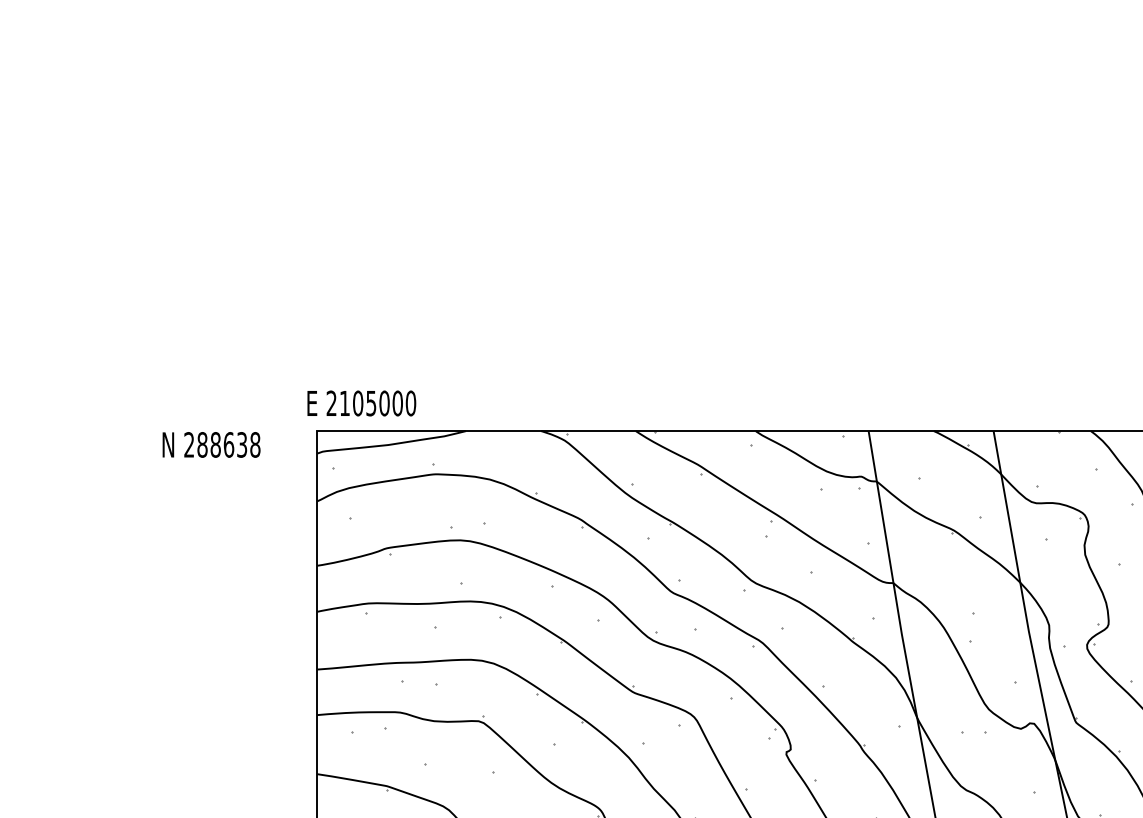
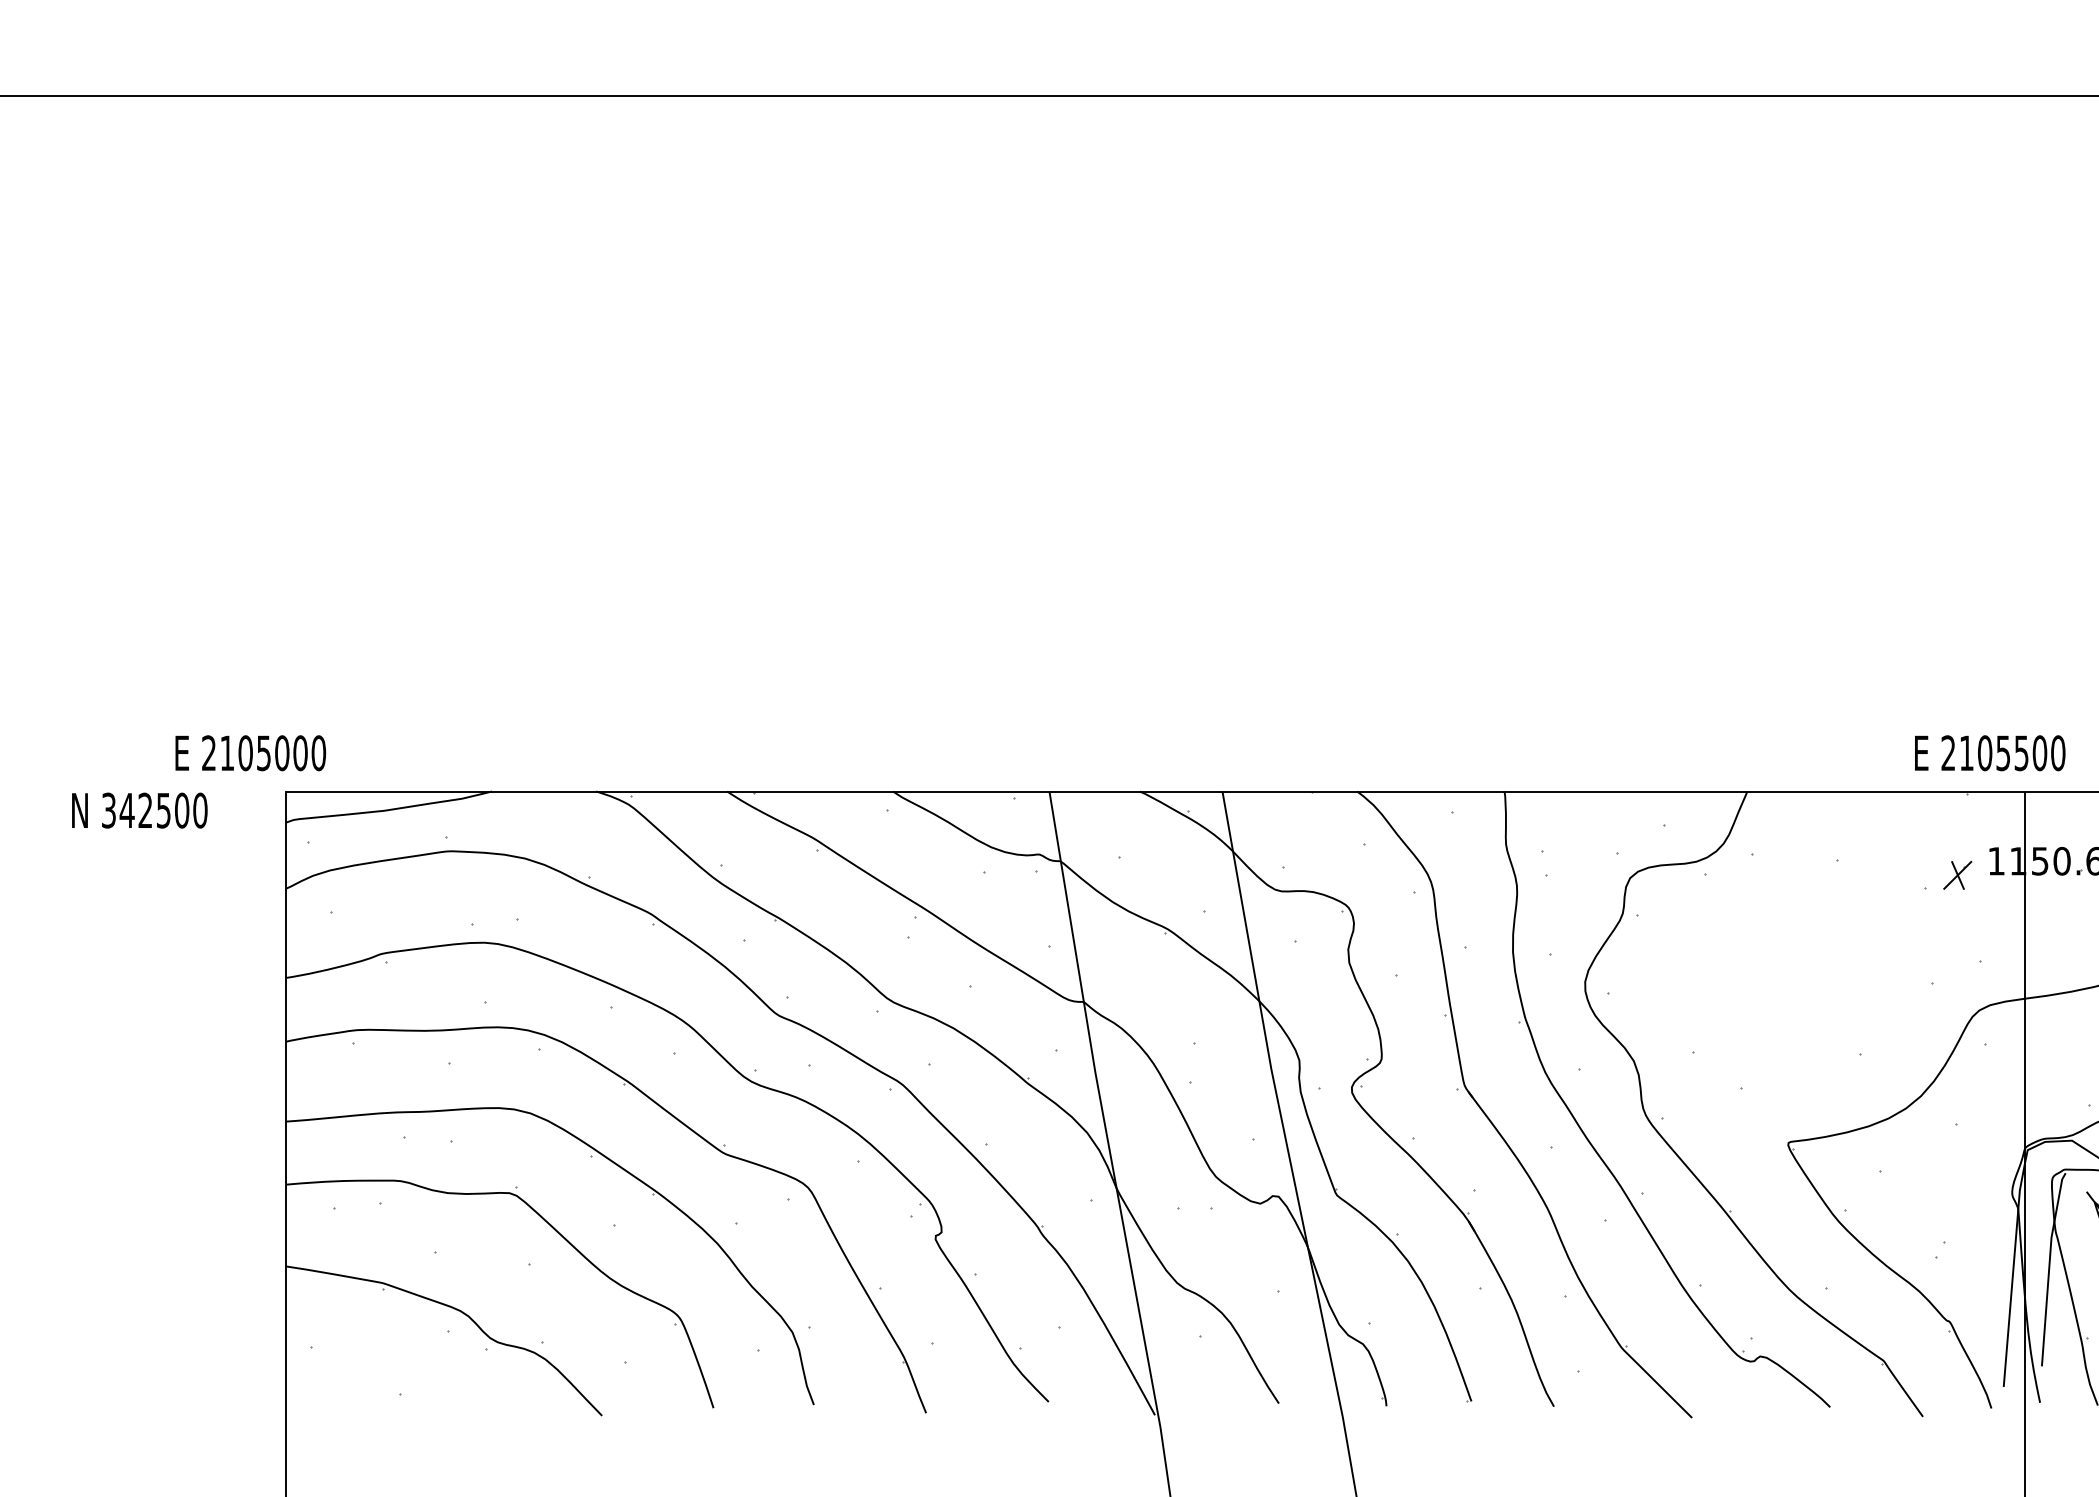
text: (361, 403) -> (250, 753), moved
text: (222, 444) -> (154, 810), 288638 -> 342500

